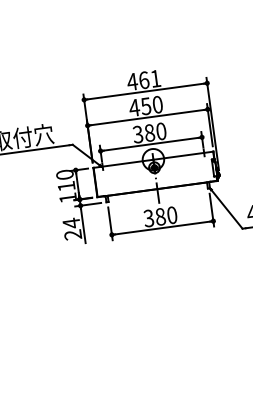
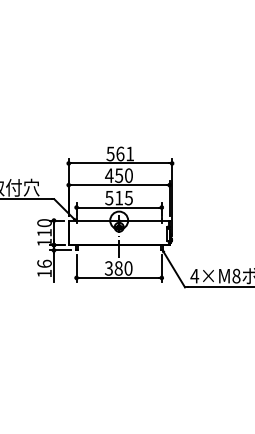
text: (132, 81) -> (110, 153), 461 -> 561
text: (148, 132) -> (118, 197), 380 -> 515
text: (72, 228) -> (44, 268), 24 -> 16

